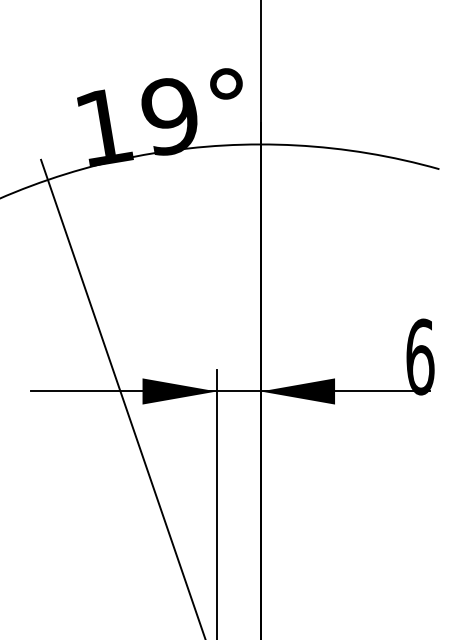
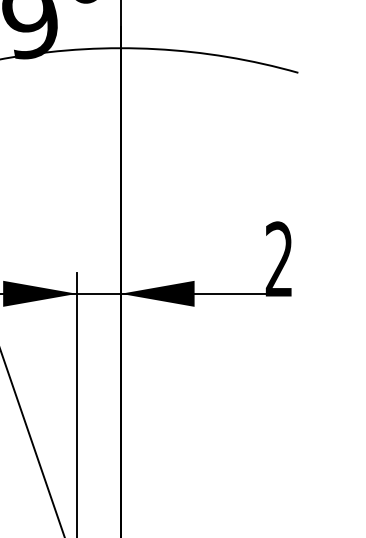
text: (420, 356) -> (279, 259), 6 -> 2

